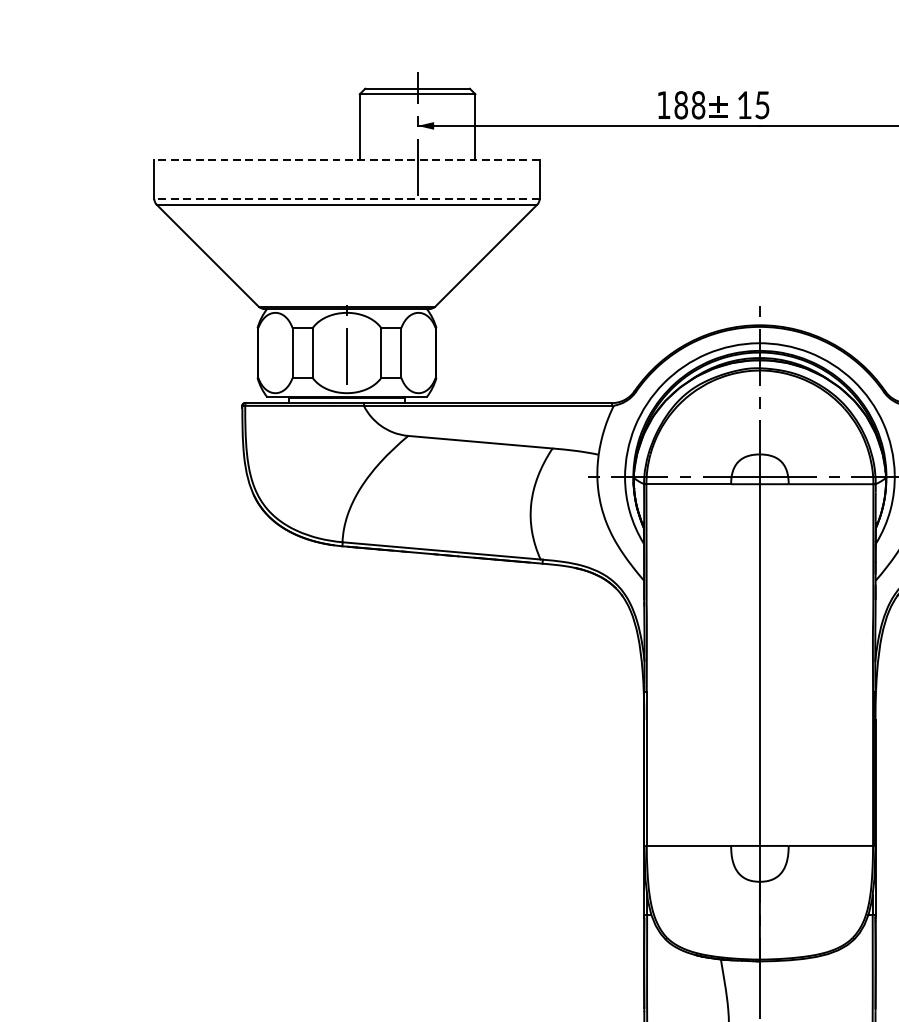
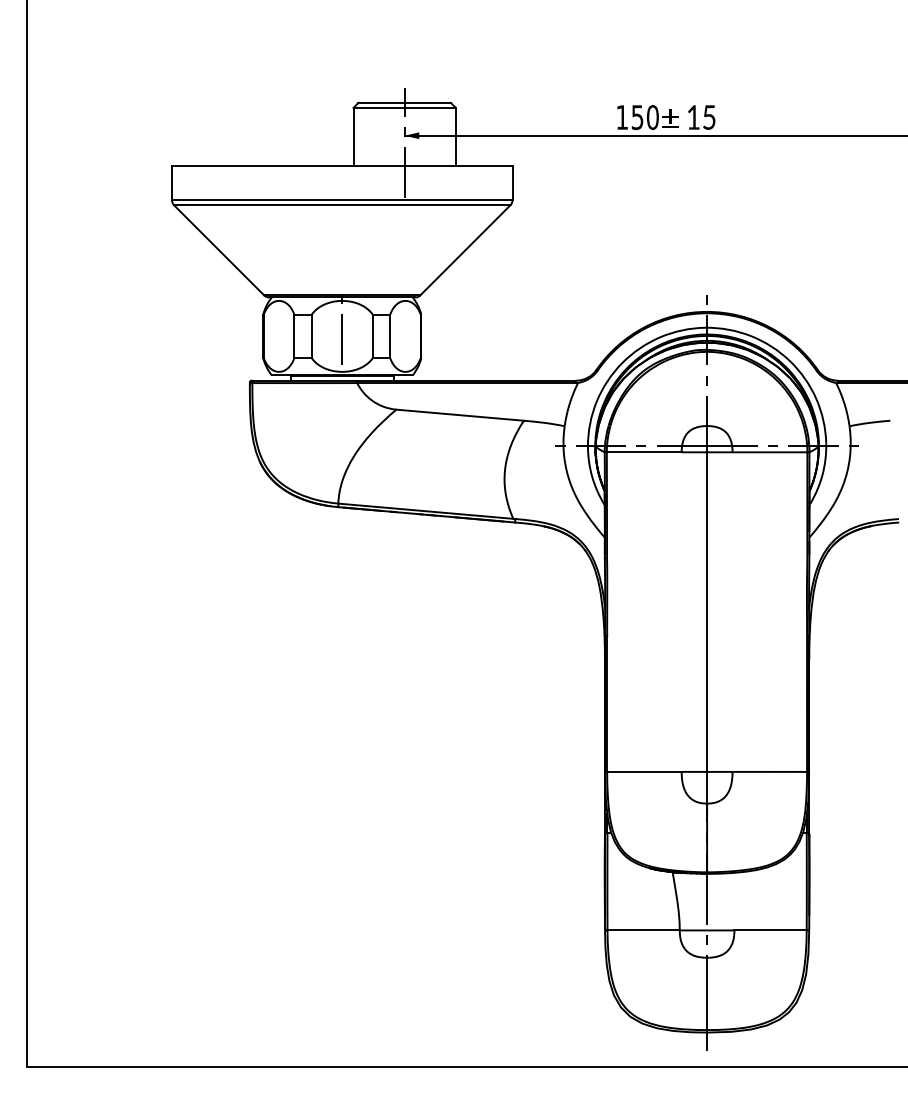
text: (689, 105) -> (644, 117), 188 -> 150
line: (346, 160) -> (341, 166), dashed -> solid
line: (346, 199) -> (341, 200), dashed -> solid

